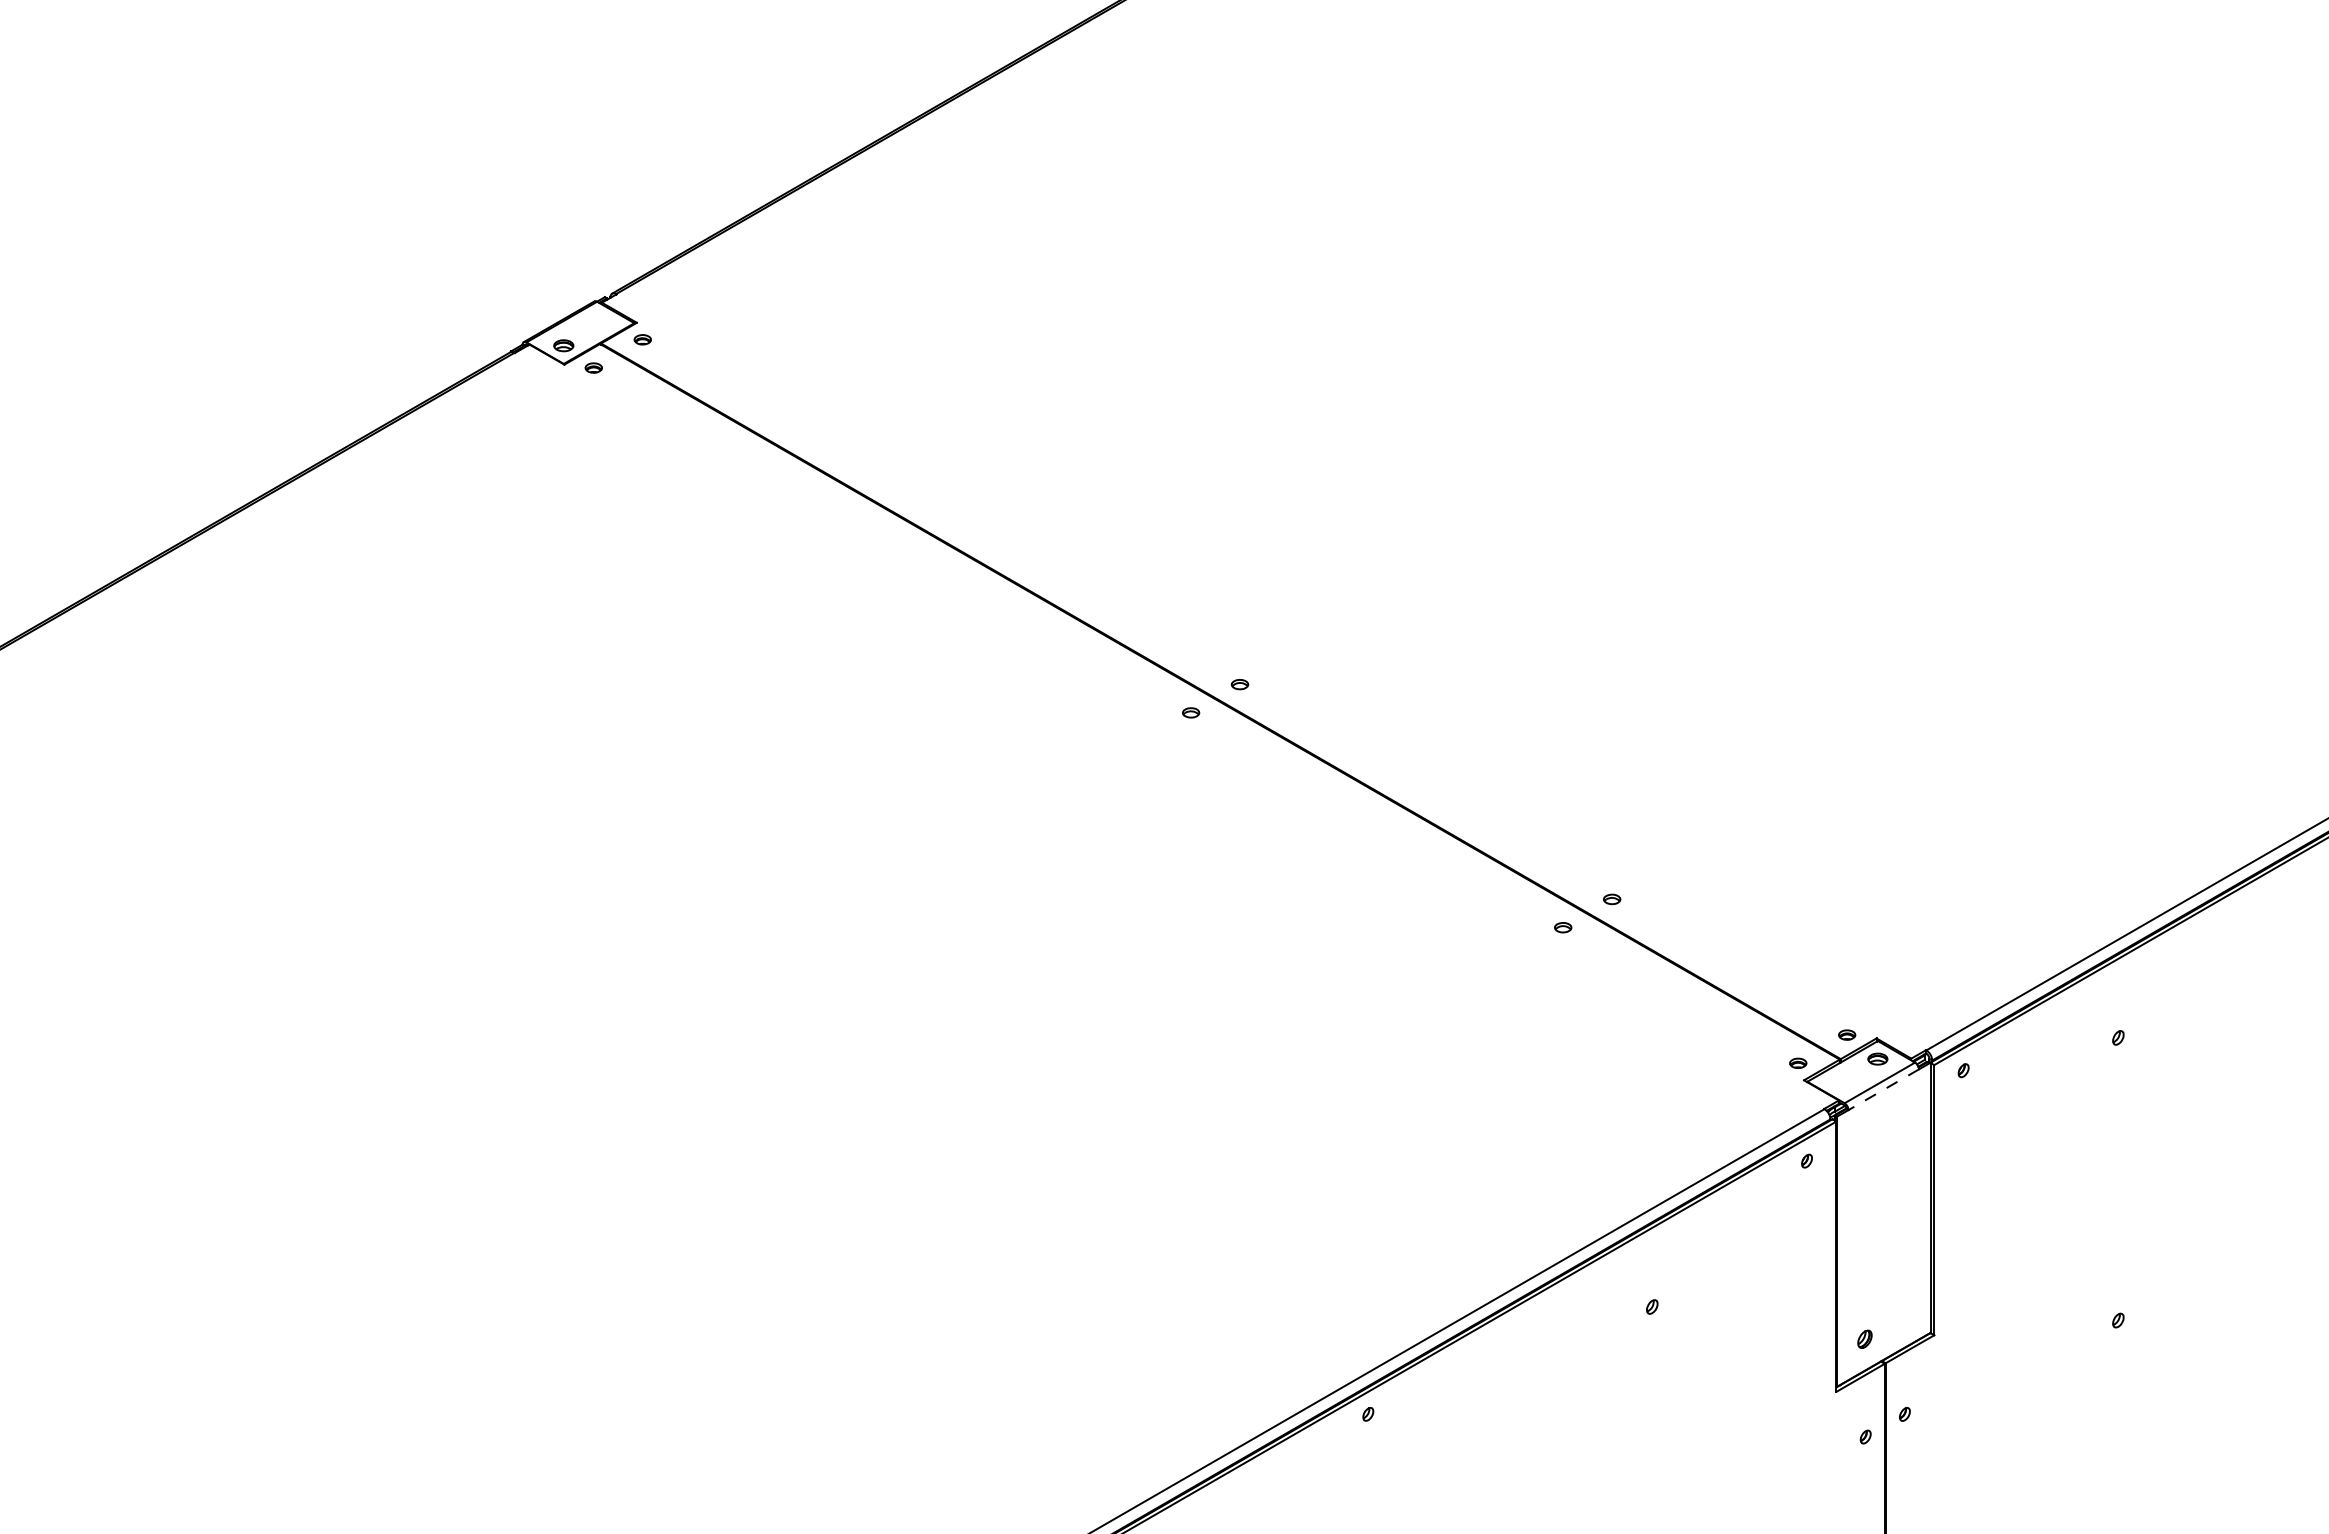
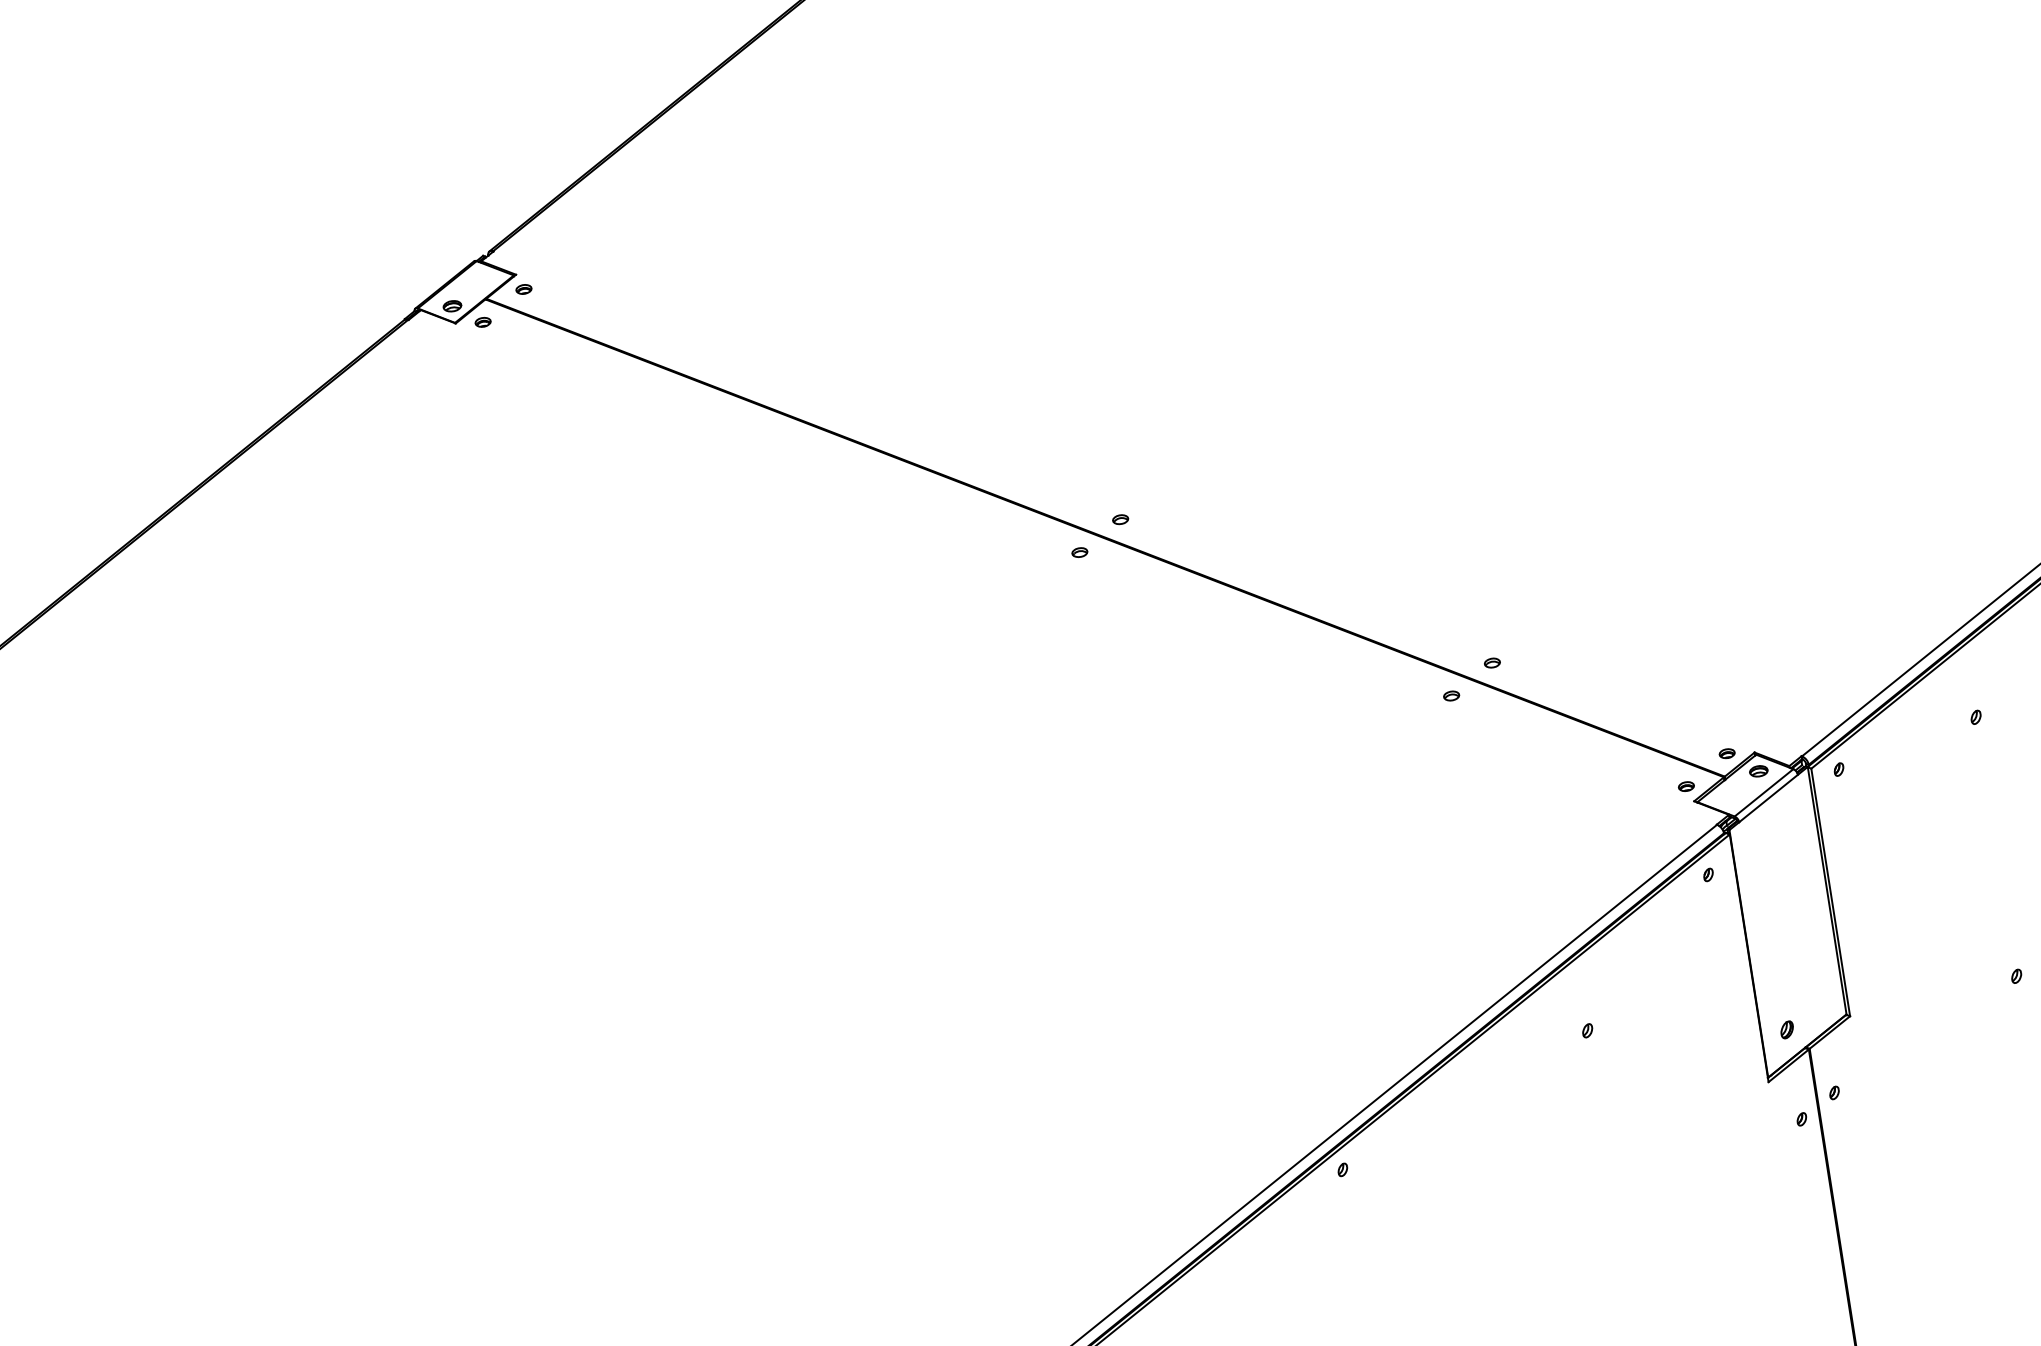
line: (1883, 1089) -> (1768, 798), dashed -> solid

